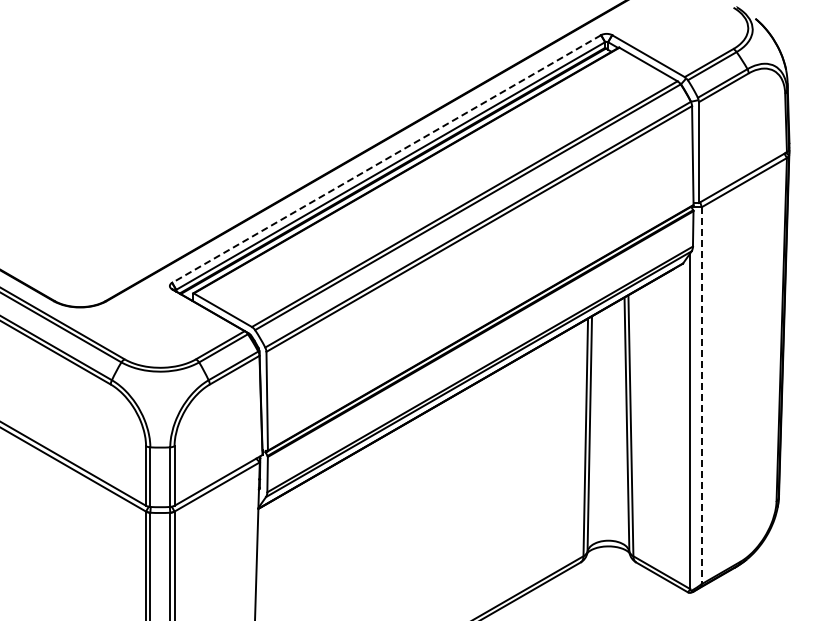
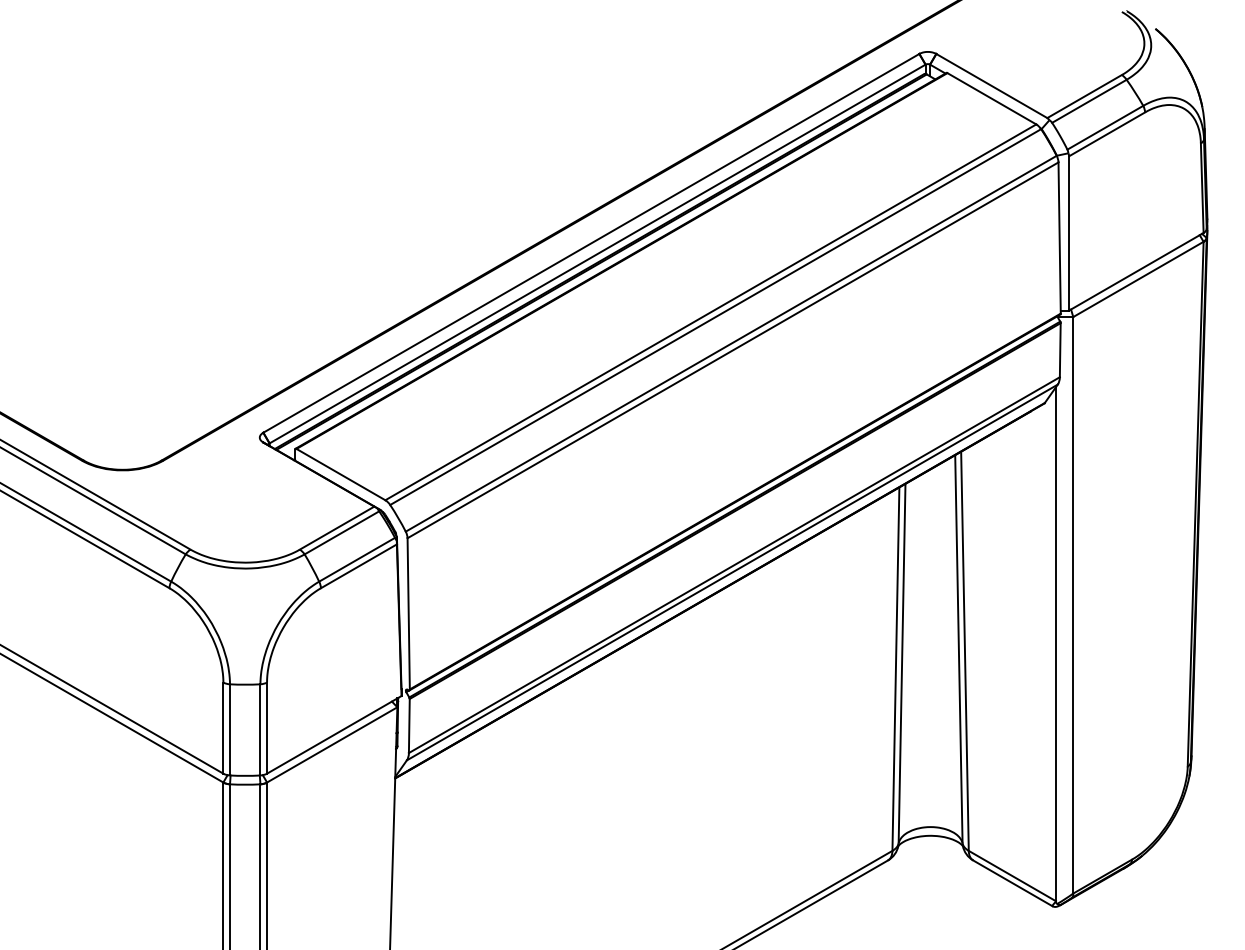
line: (386, 159) -> (591, 244), dashed -> solid
line: (701, 396) -> (1072, 606), dashed -> solid

